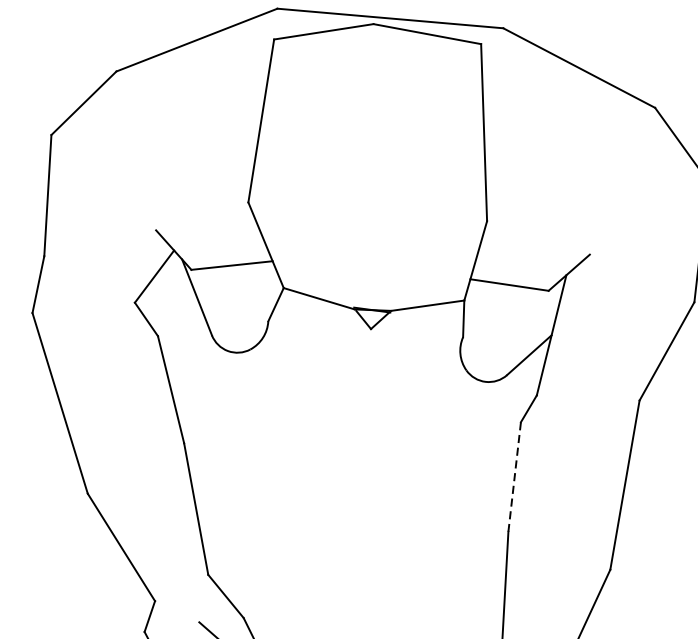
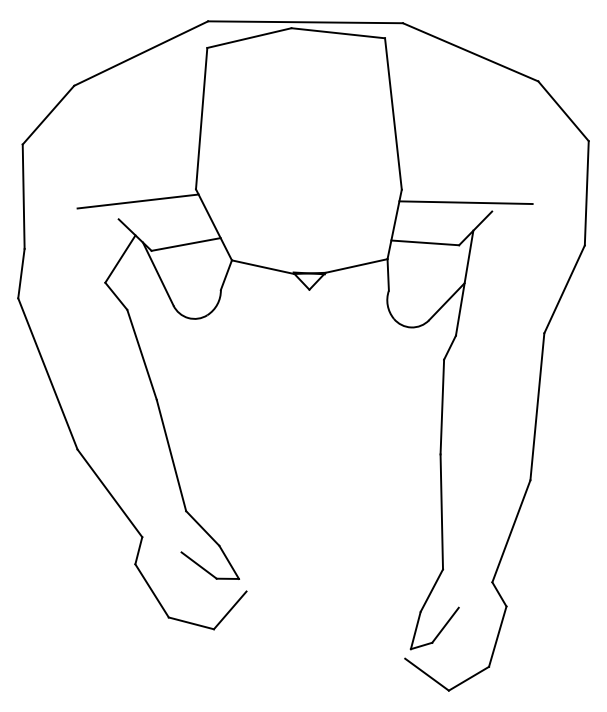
line: (179, 211) -> (137, 201), added
line: (559, 241) -> (465, 202), added
line: (514, 477) -> (442, 407), dashed -> solid

